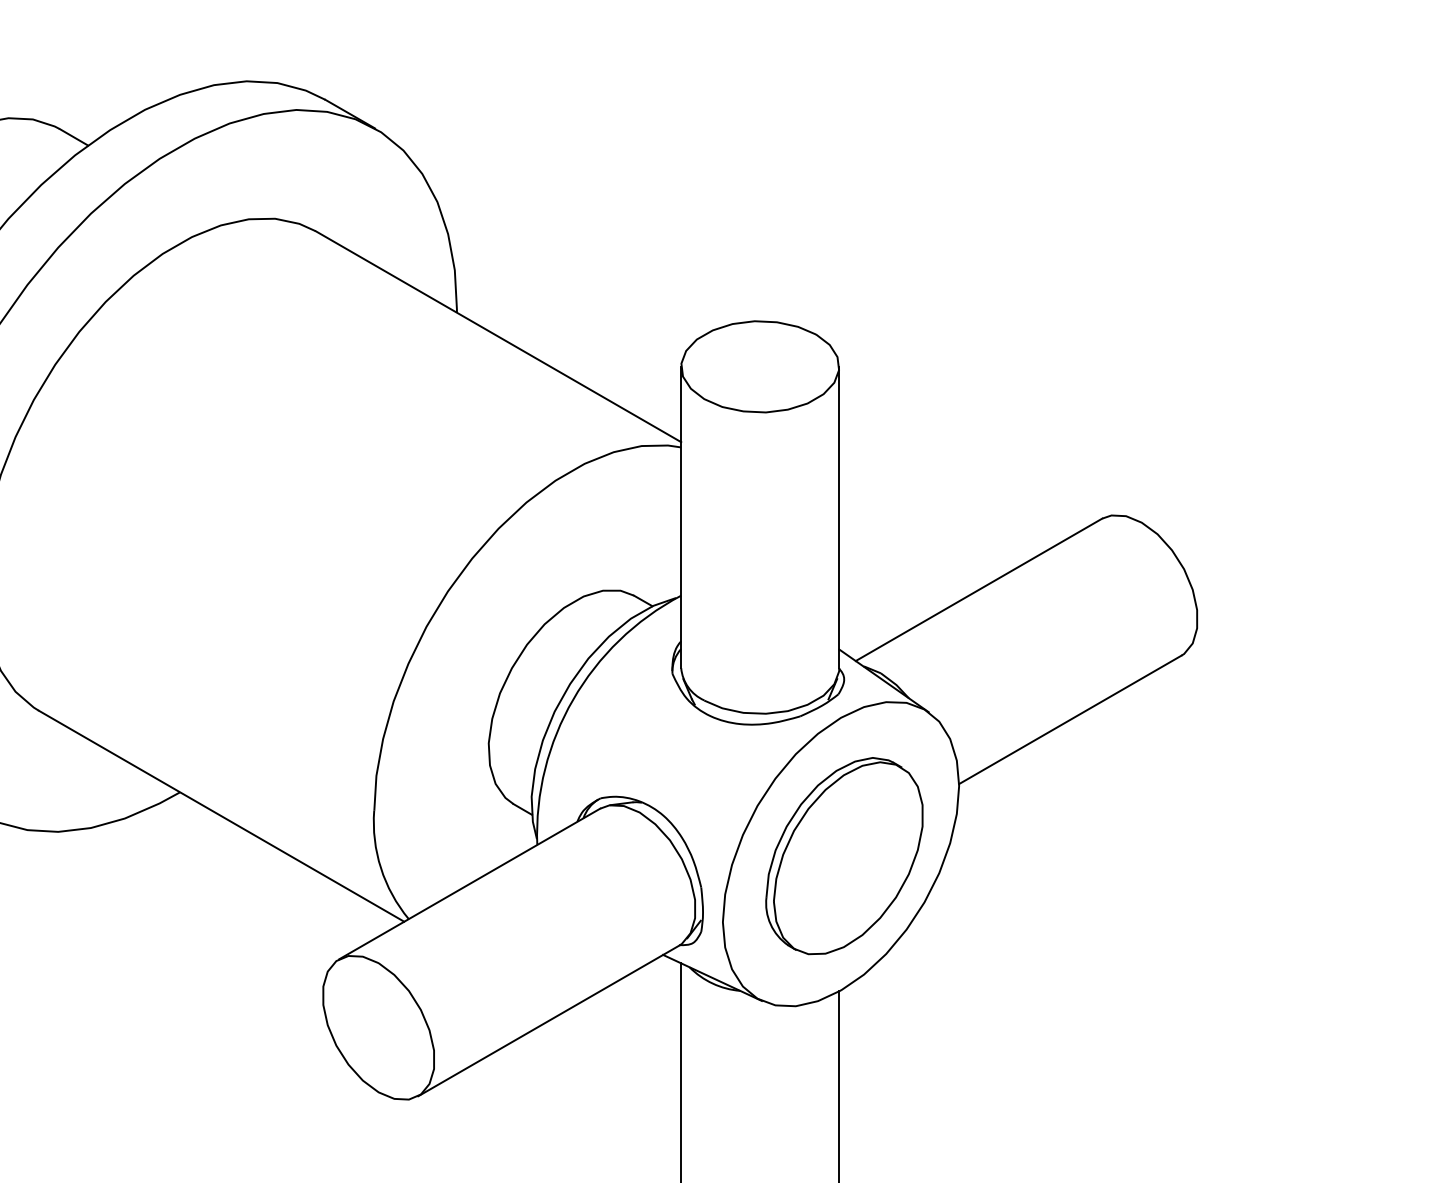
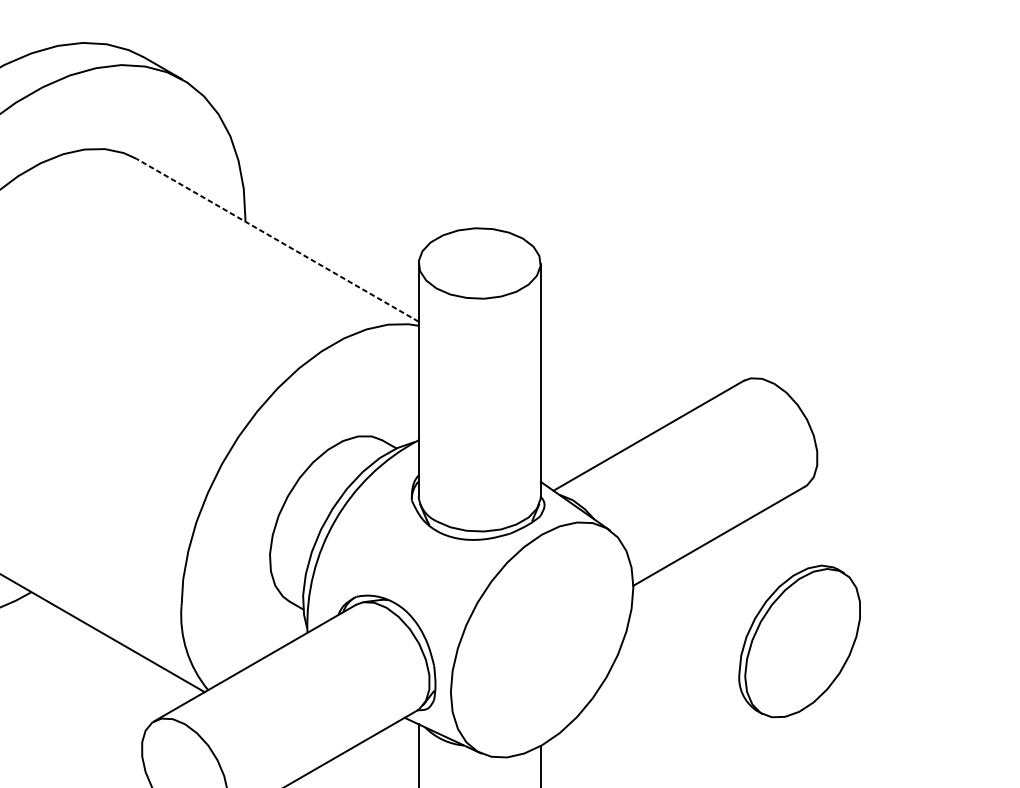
line: (498, 336) -> (277, 240), solid -> dashed
part: (844, 856) -> (799, 641), moved

